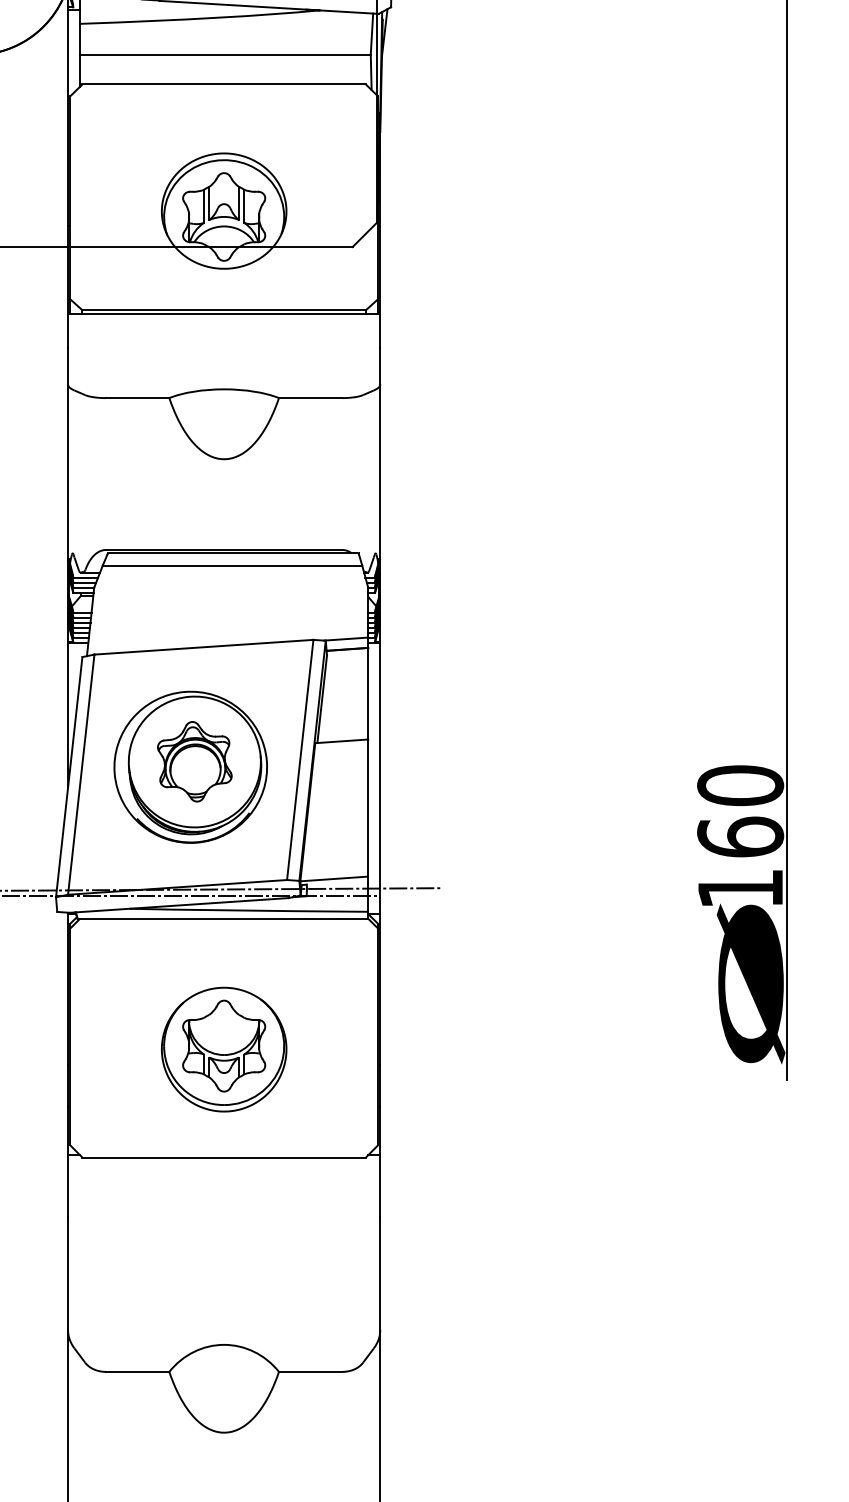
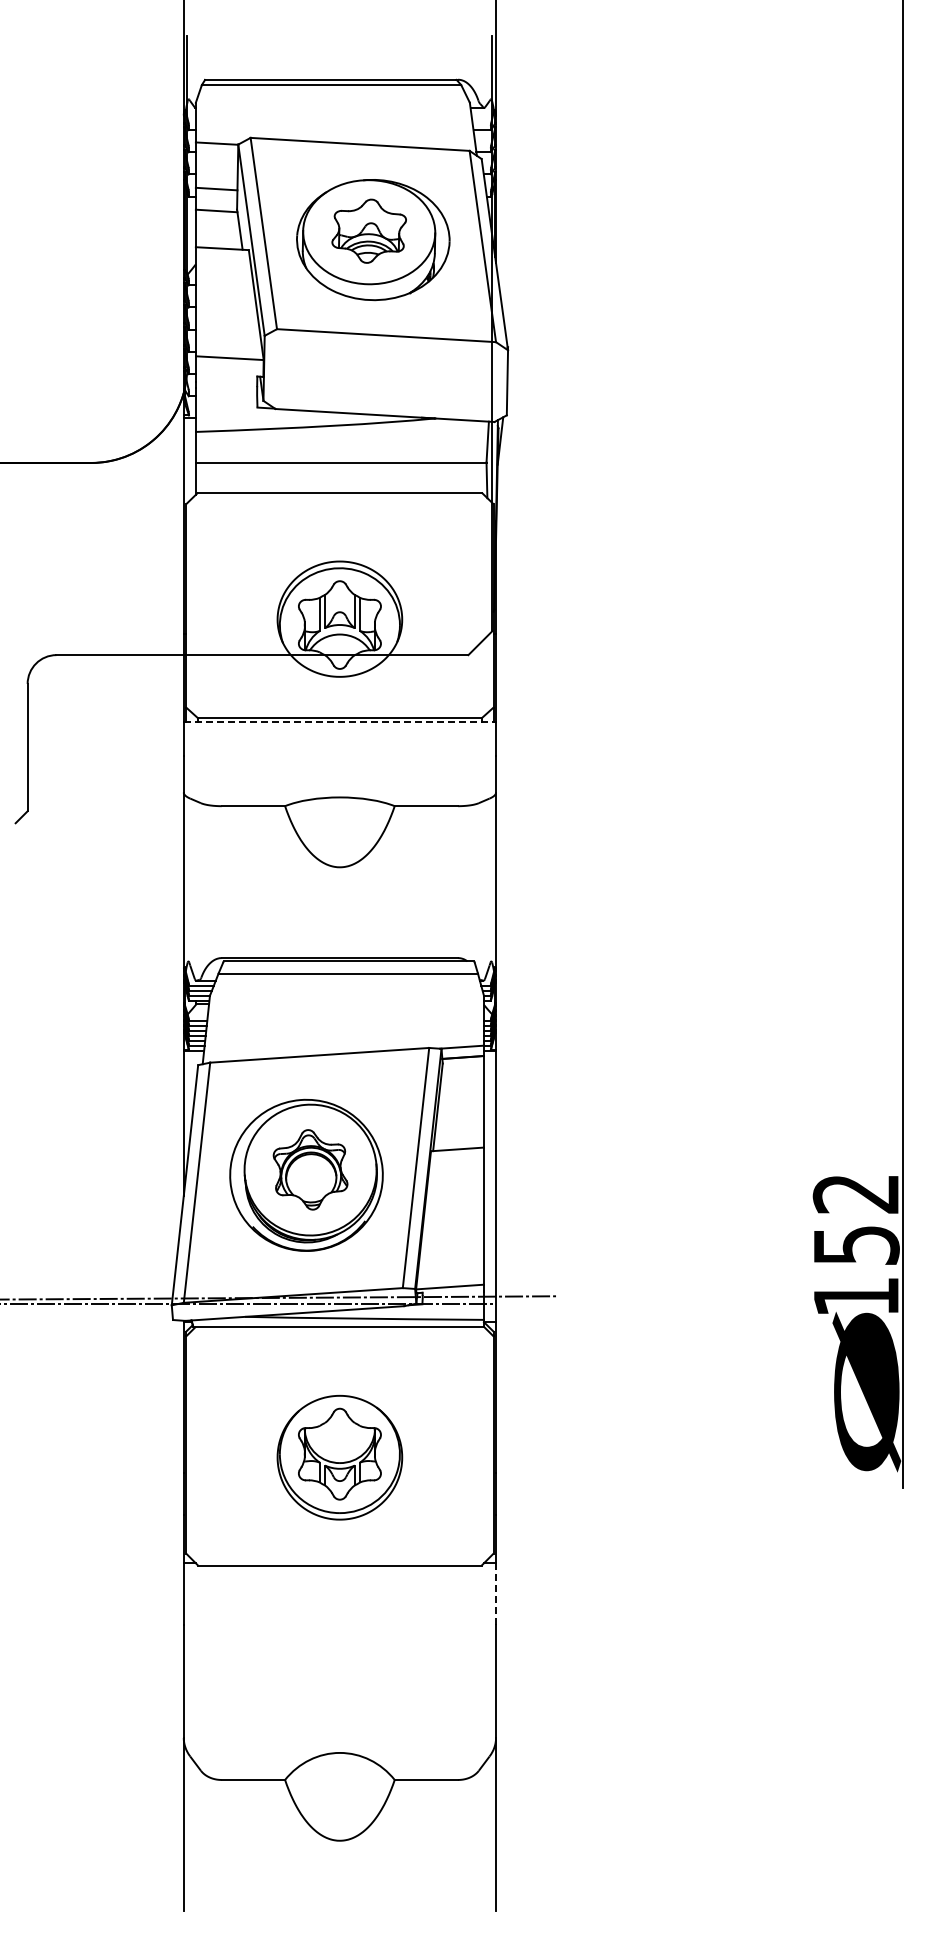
line: (224, 314) -> (340, 722), solid -> dashed
text: (739, 811) -> (855, 1219), 160 -> 152
line: (380, 1186) -> (496, 1594), solid -> dashed

